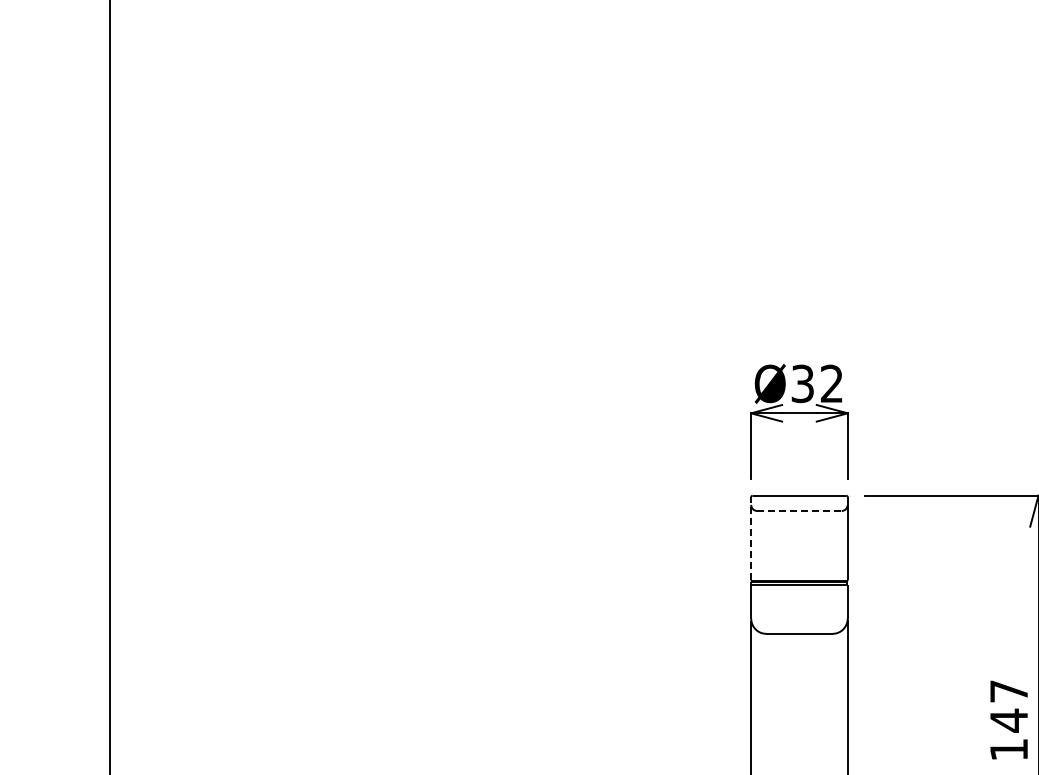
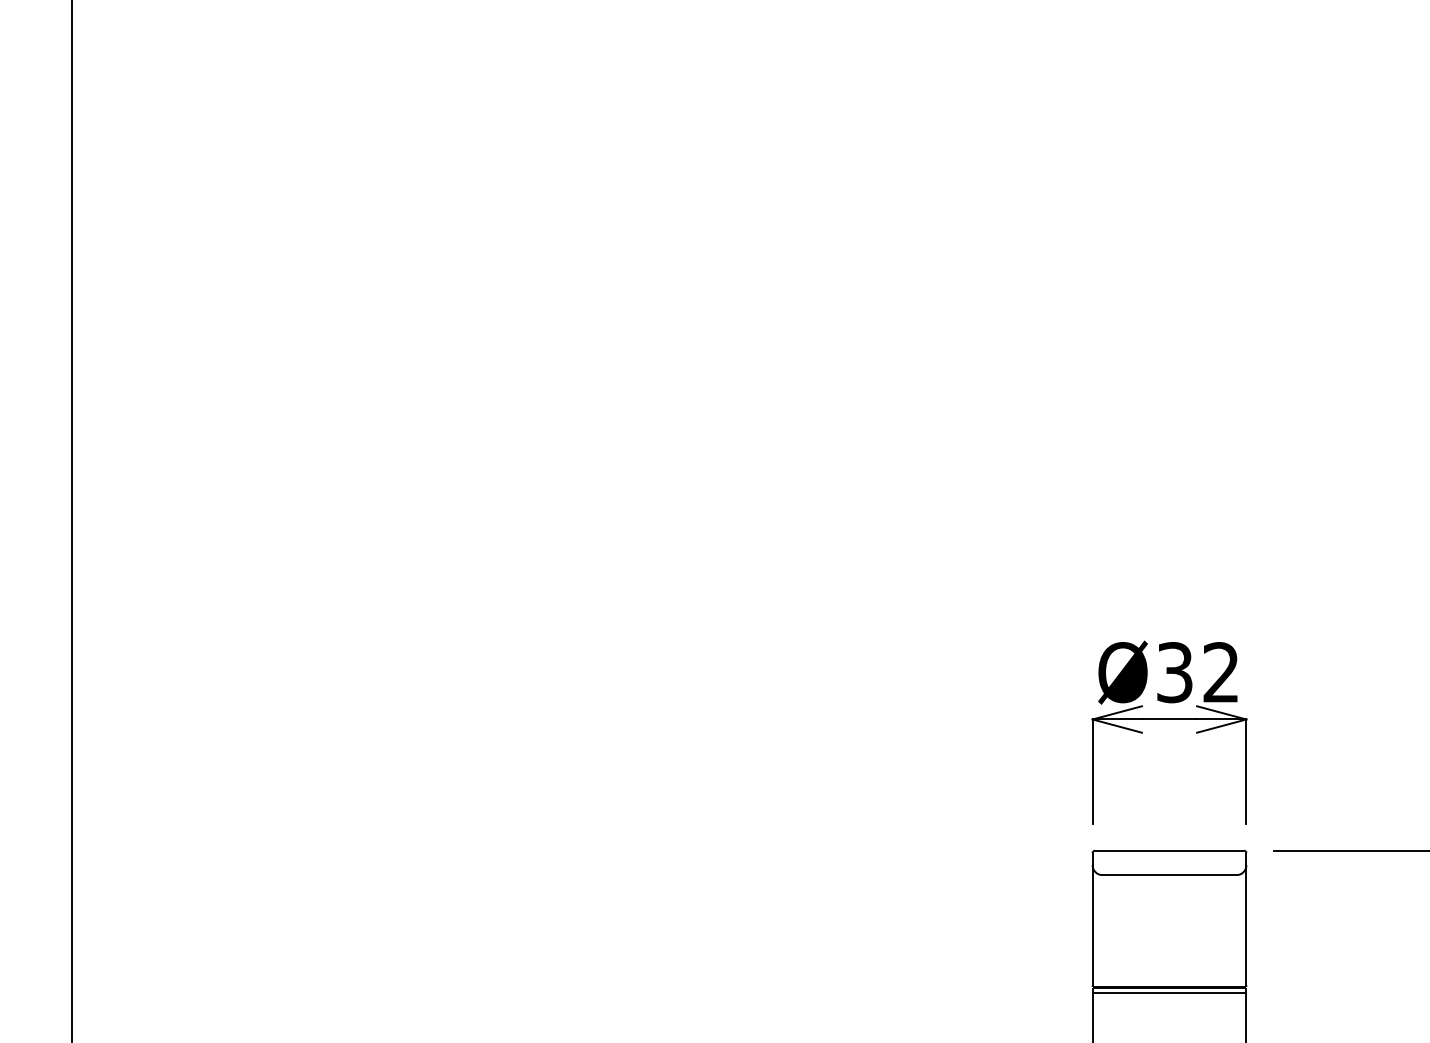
line: (799, 510) -> (1169, 874), dashed -> solid
line: (751, 538) -> (1093, 918), dashed -> solid

